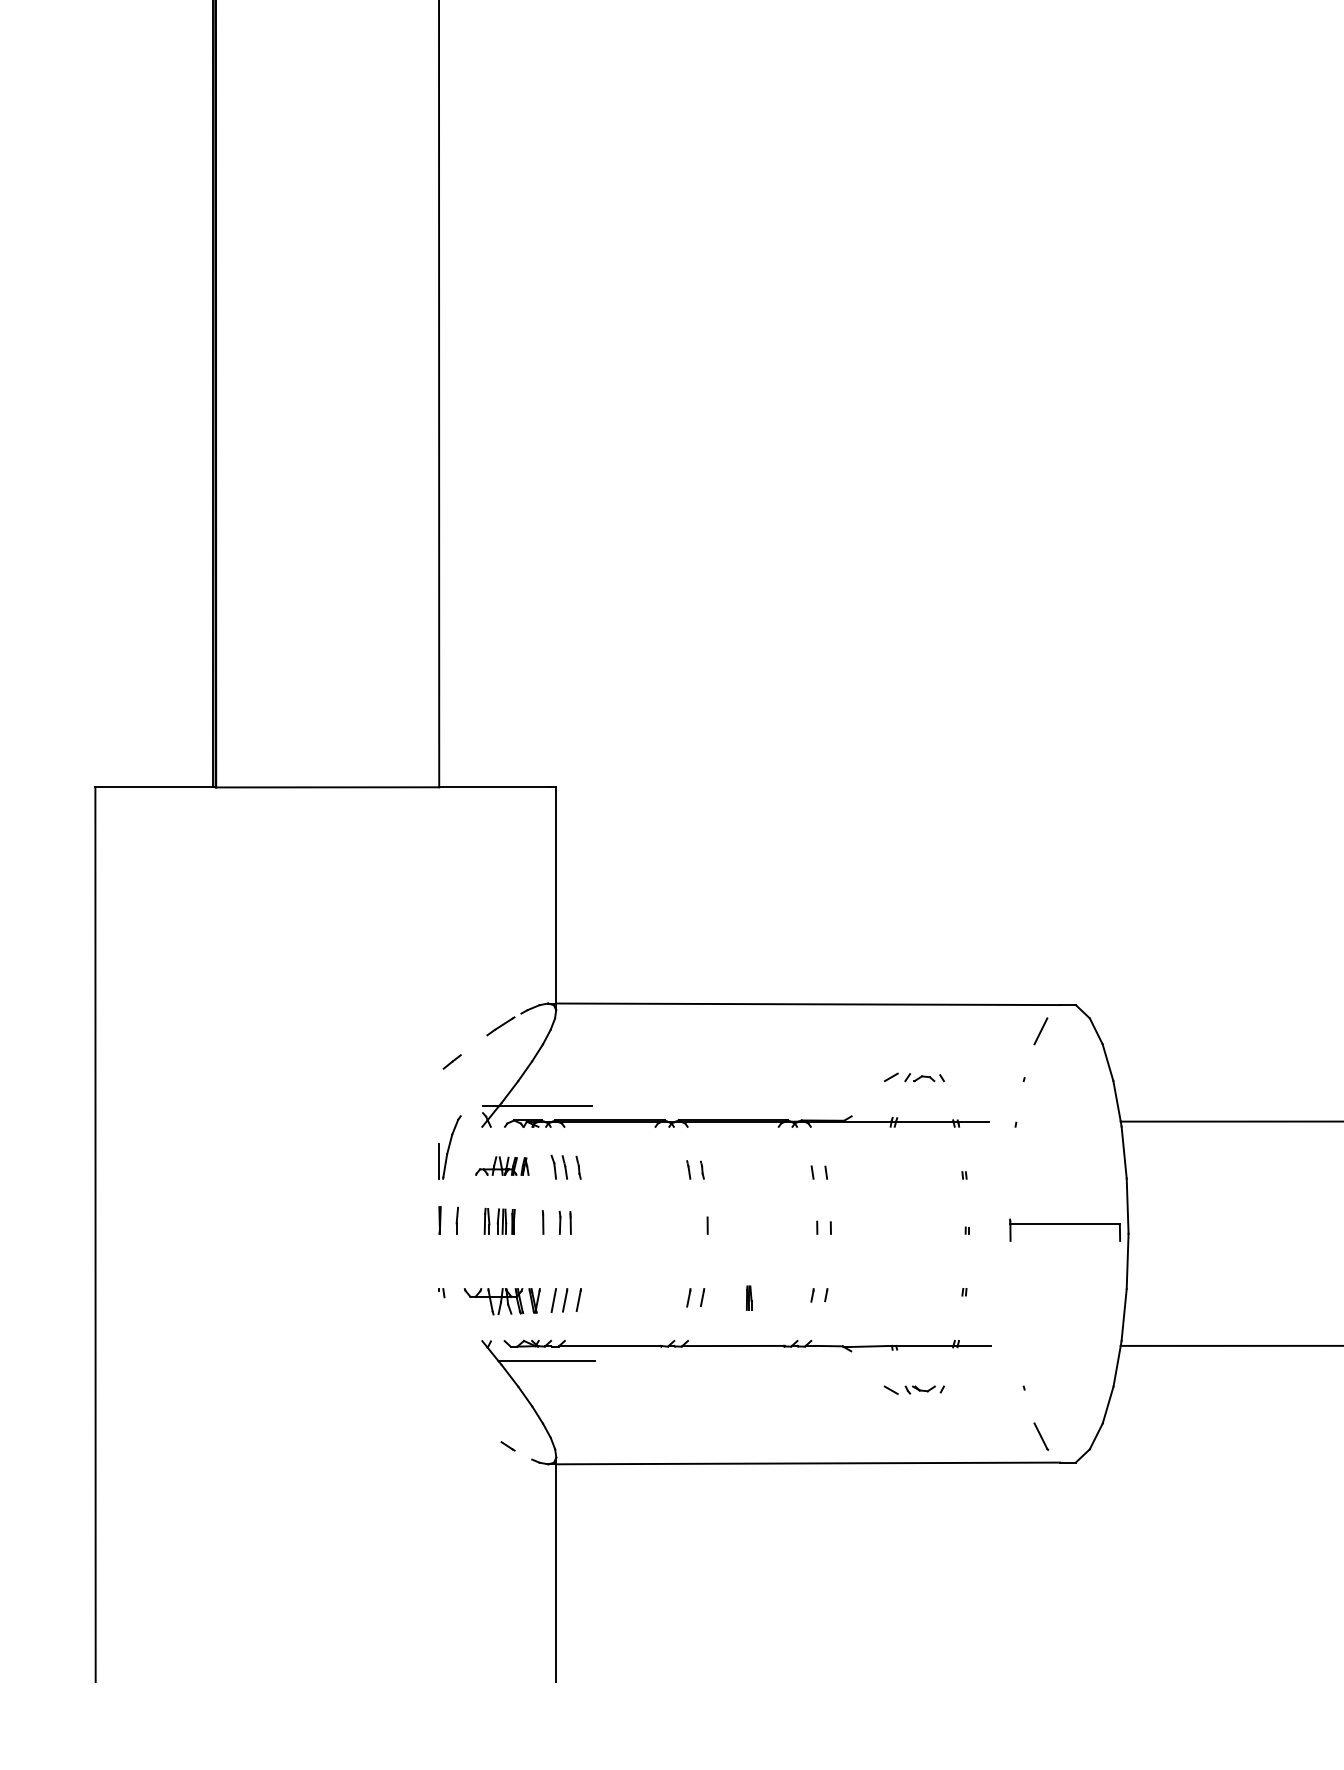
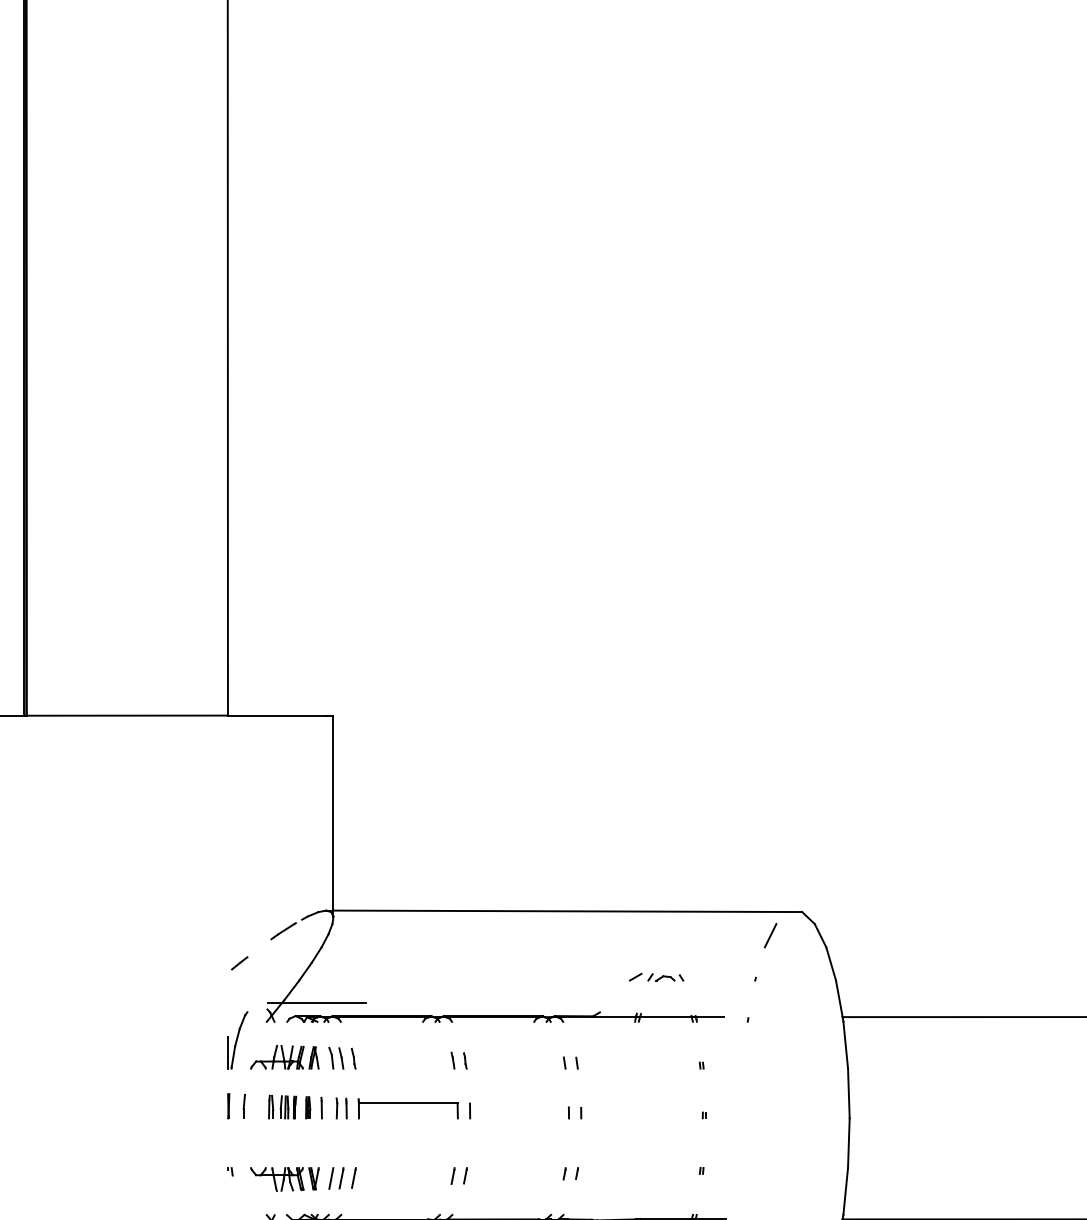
part: (502, 1165) -> (285, 1056), size x1.43
part: (1064, 1229) -> (407, 1108), moved
part: (749, 1297) -> (308, 1107), moved

